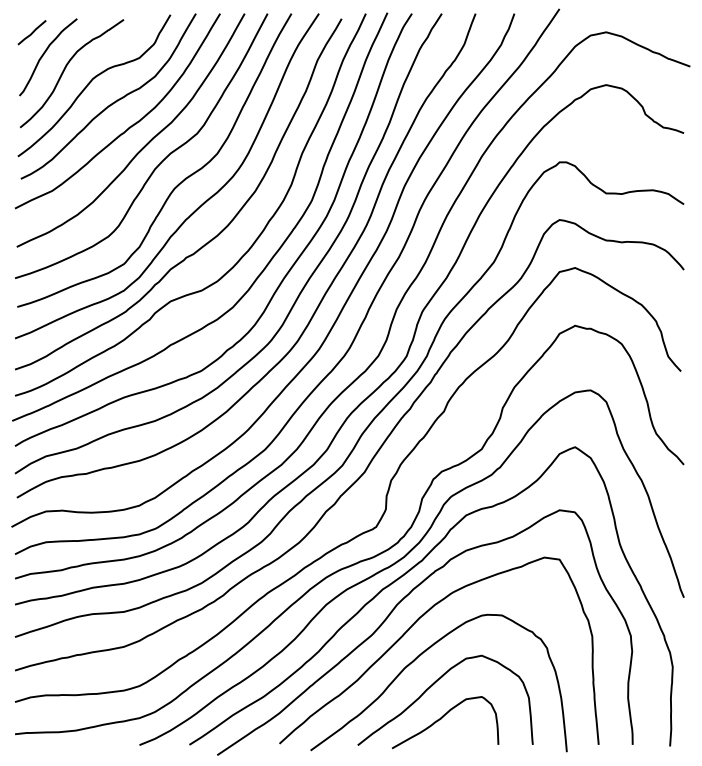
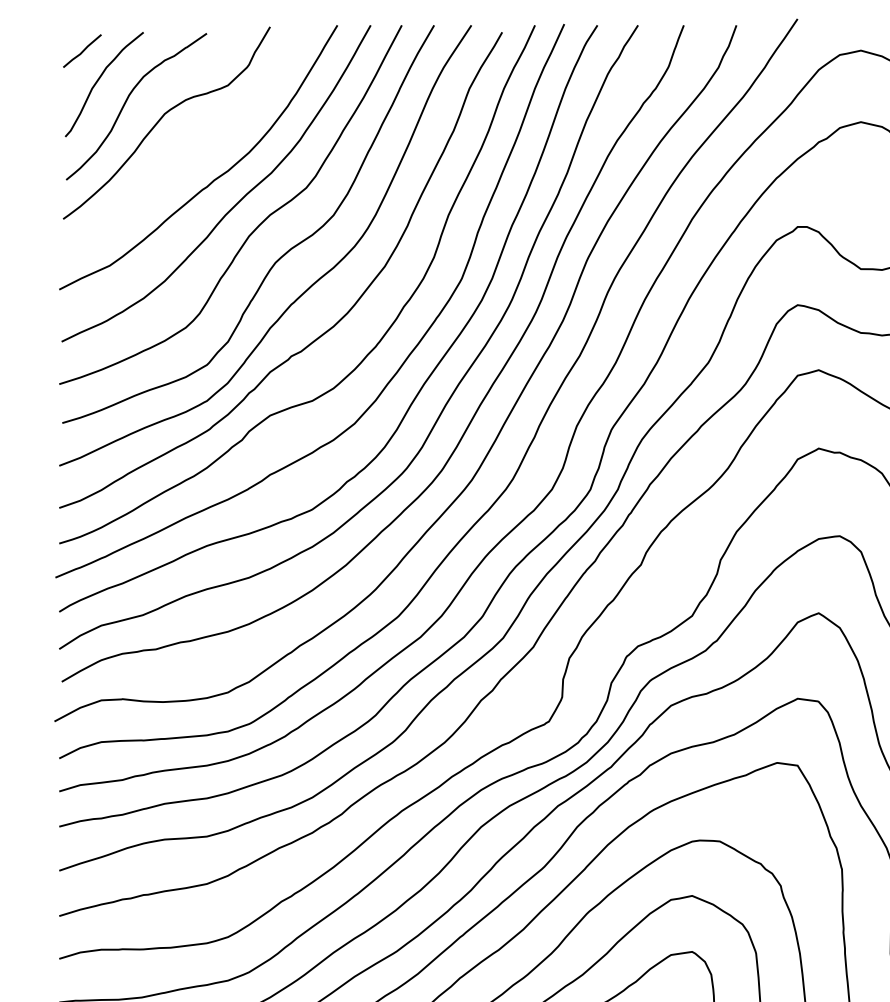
curve: (112, 102) -> (191, 145), removed

